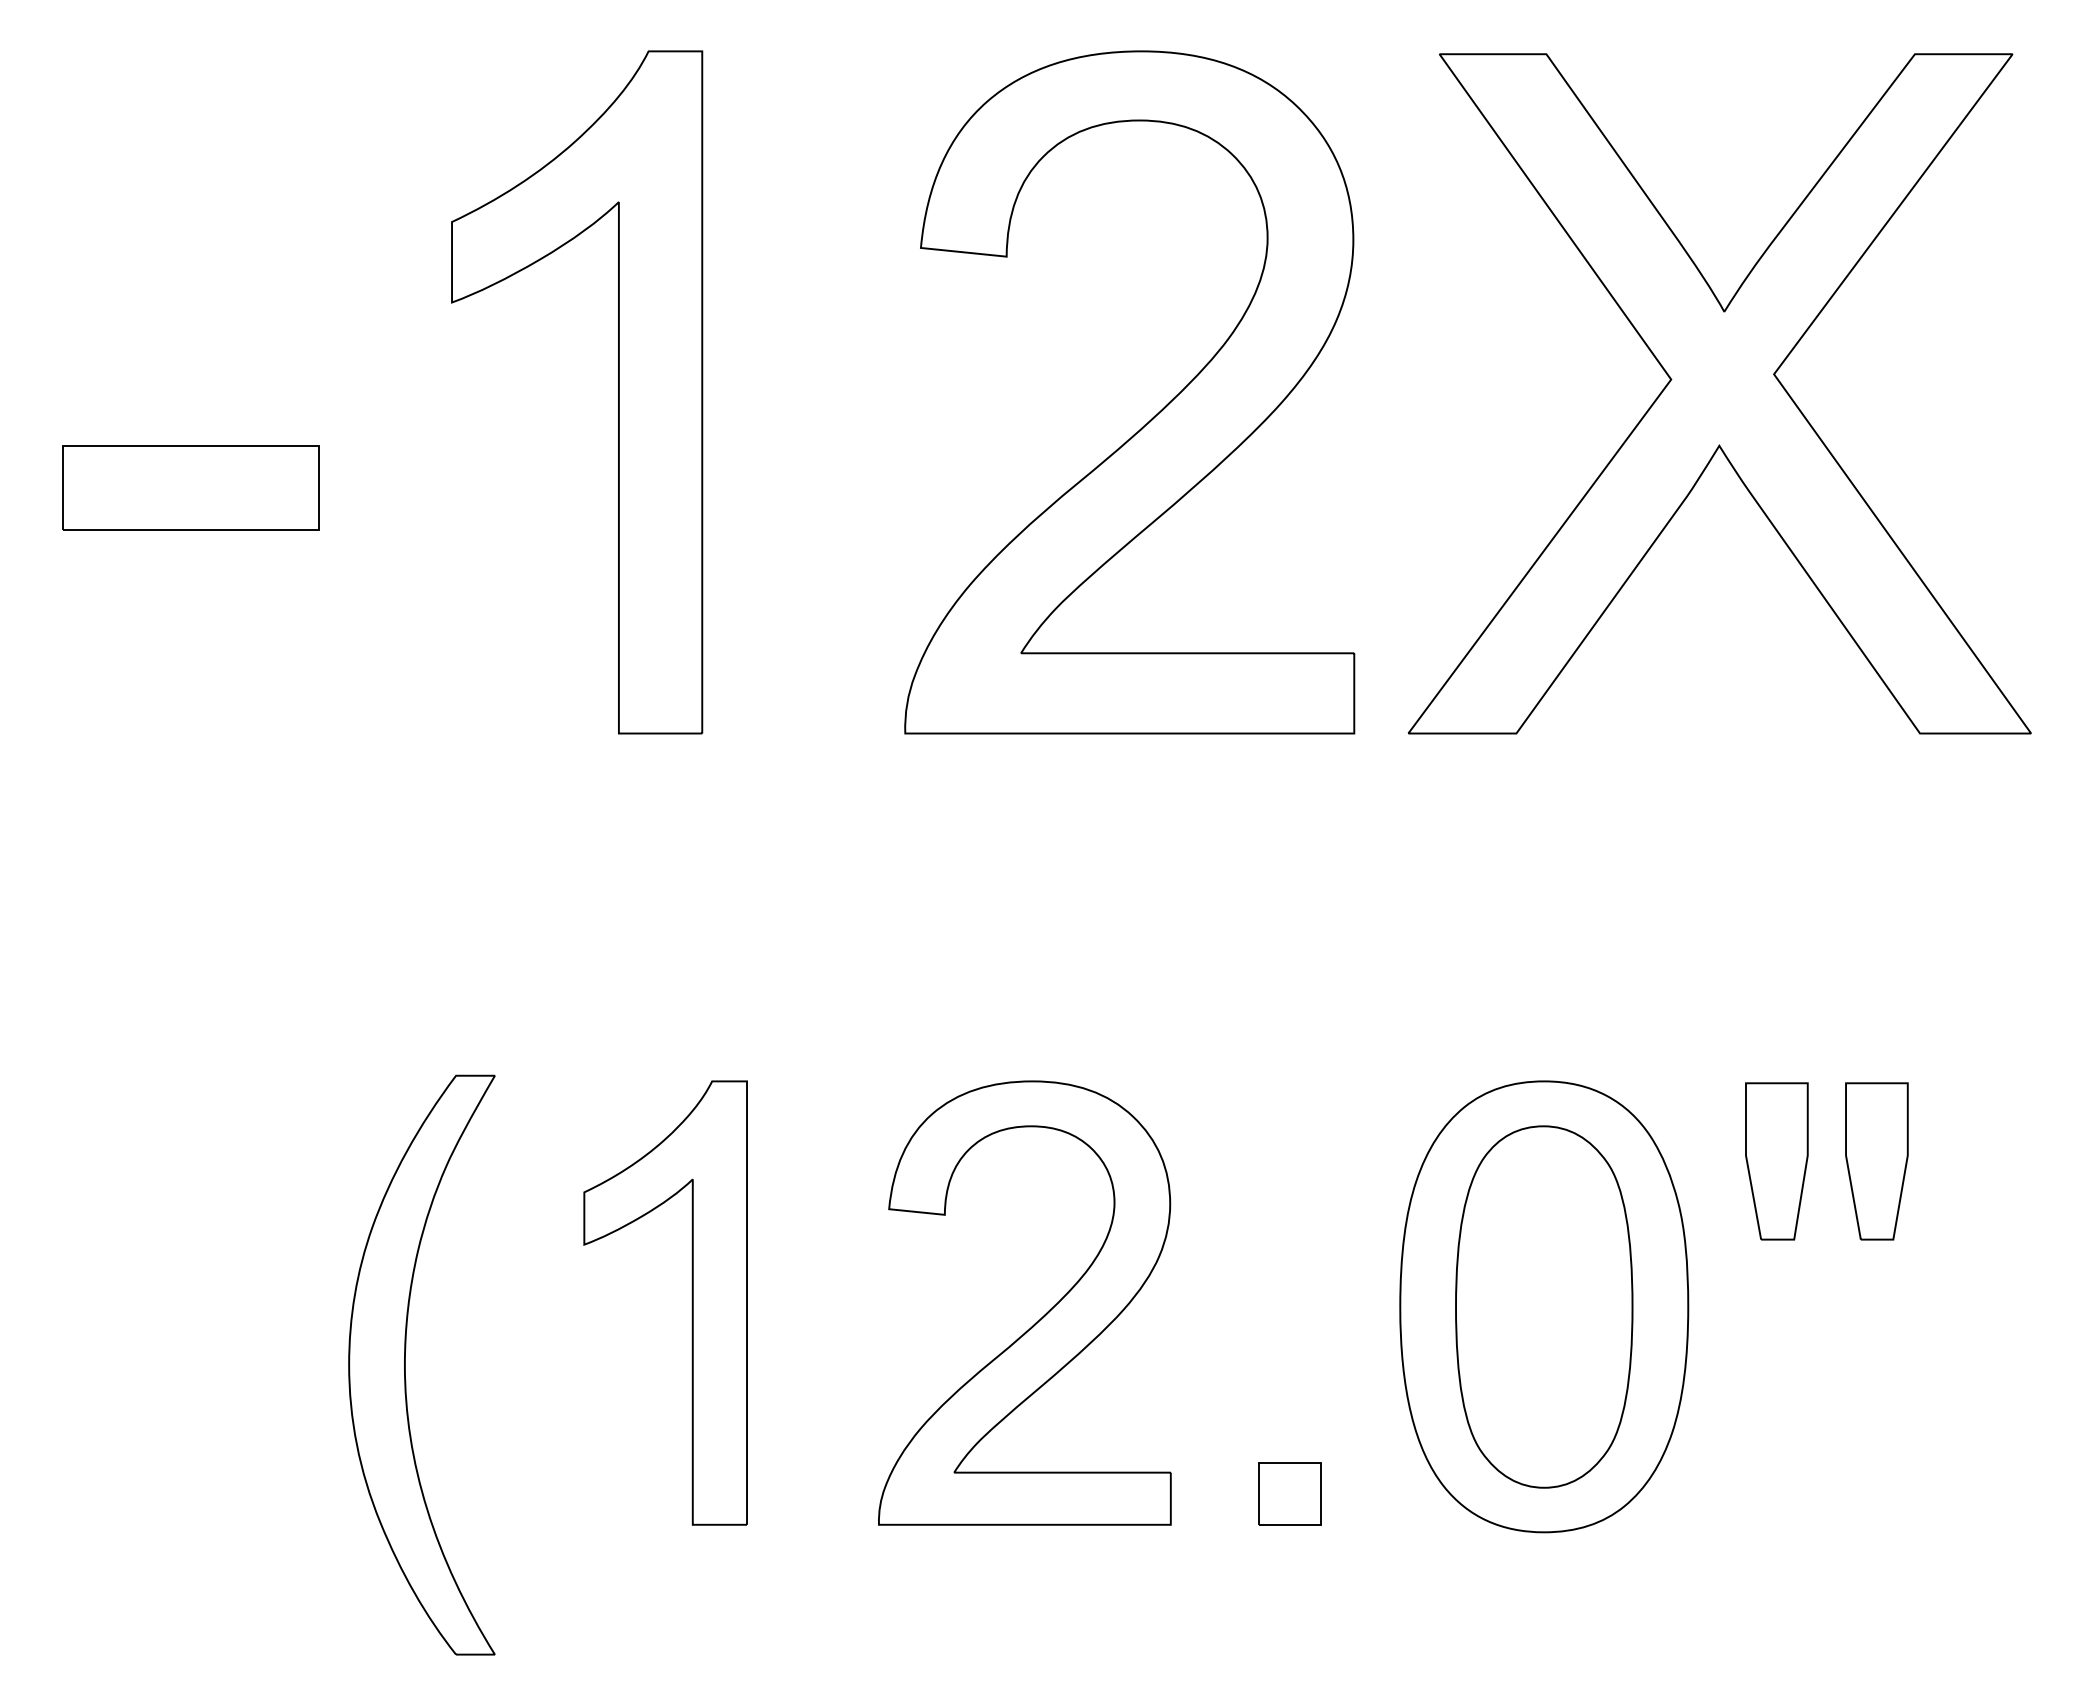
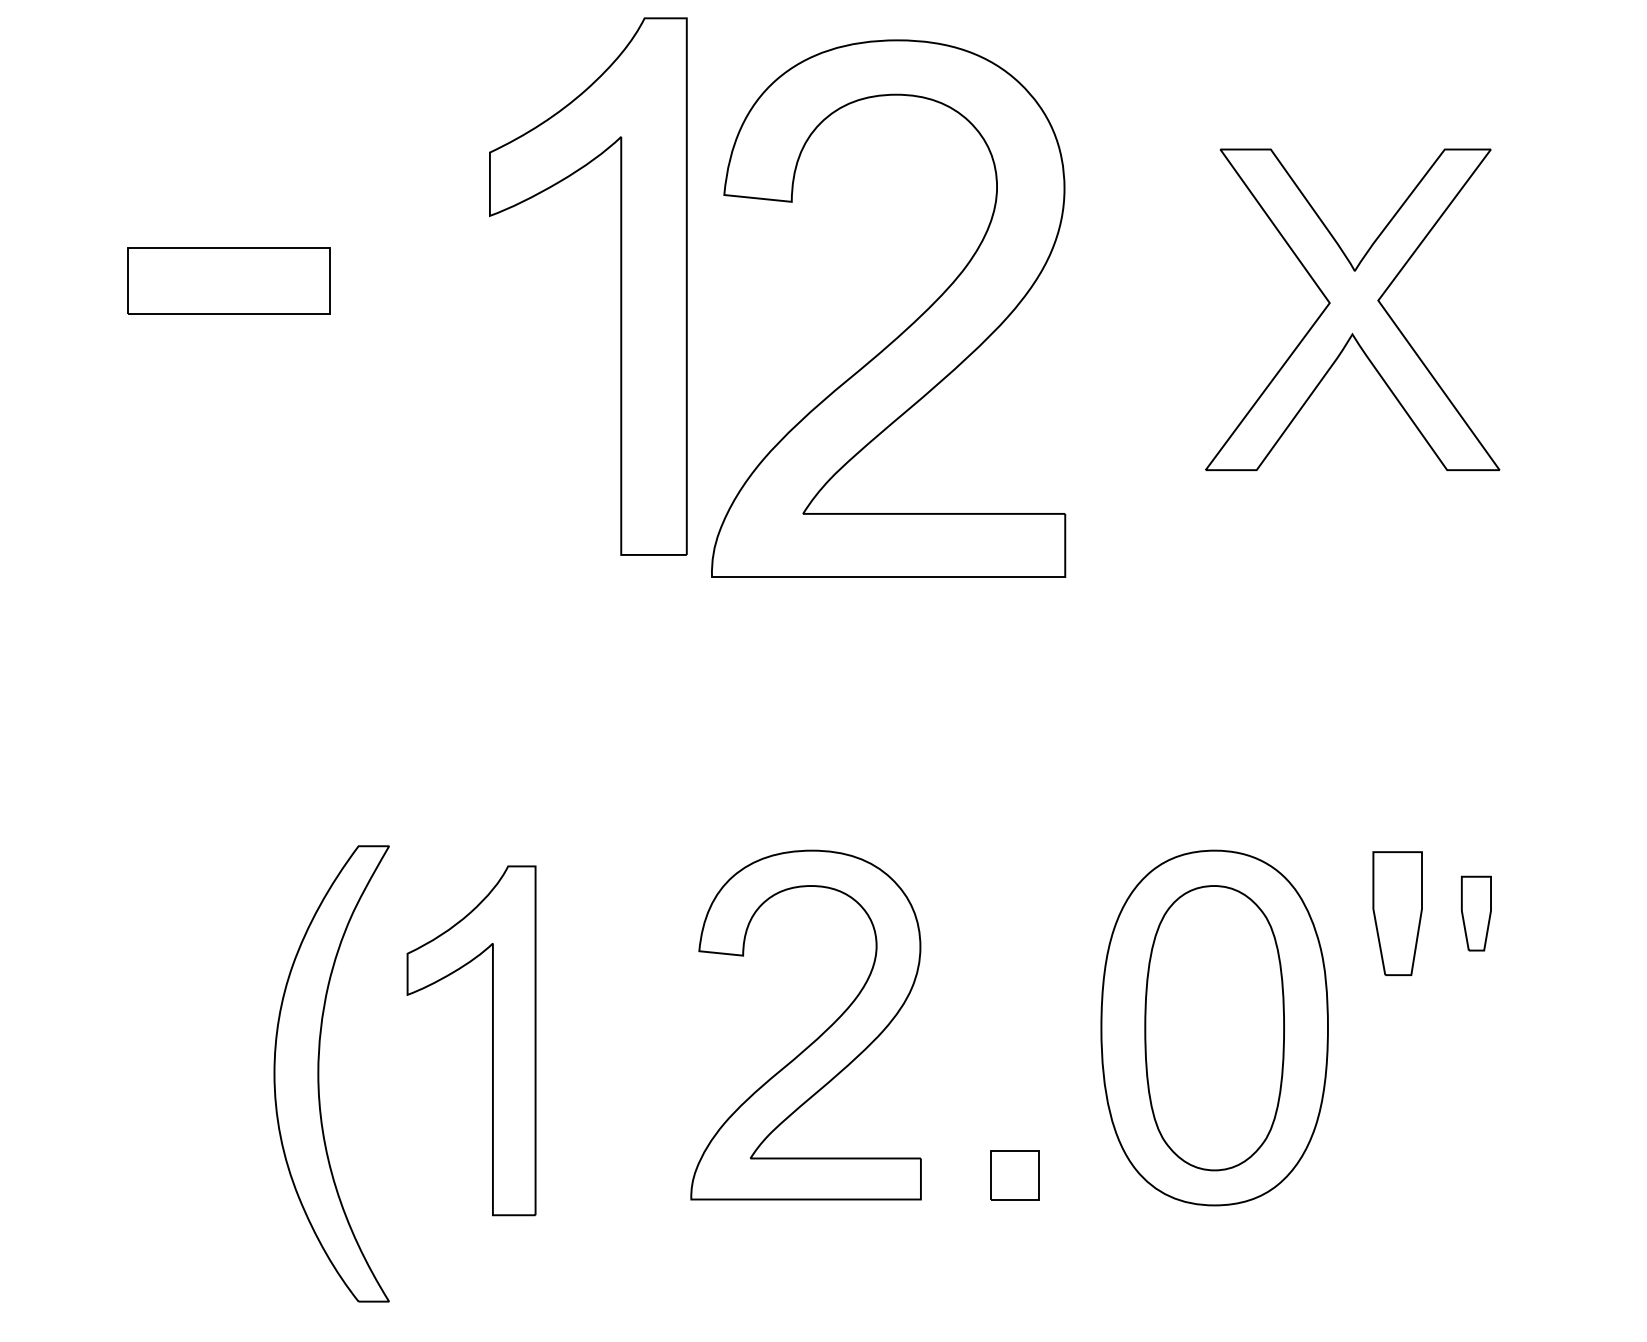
part: (618, 392) -> (620, 286), moved
part: (1719, 393) -> (1352, 309), size x0.6
part: (190, 487) -> (228, 280), moved
part: (1876, 1161) -> (1476, 913), size x0.6
part: (691, 1302) -> (491, 1040), moved

